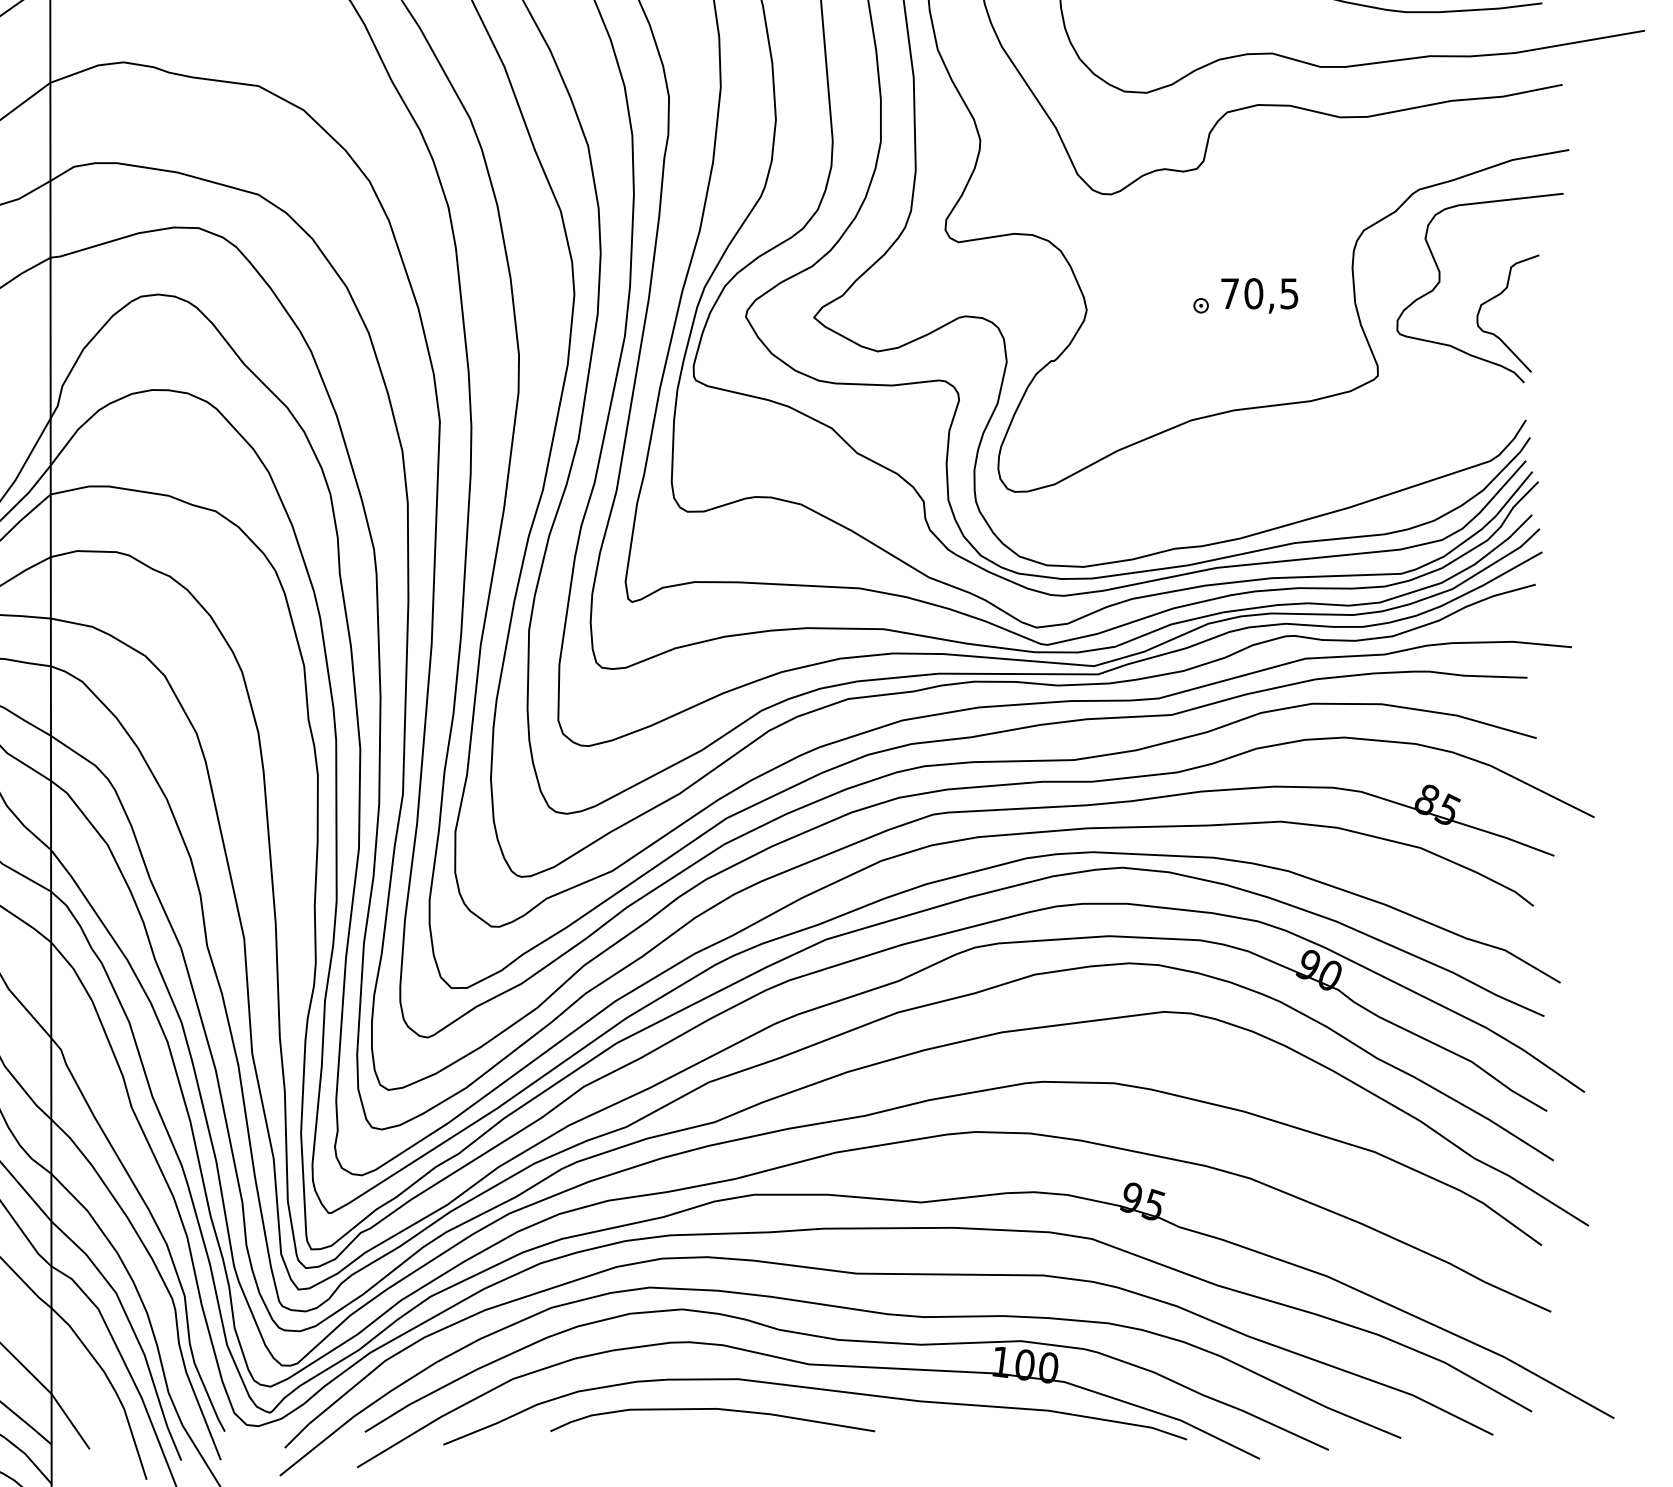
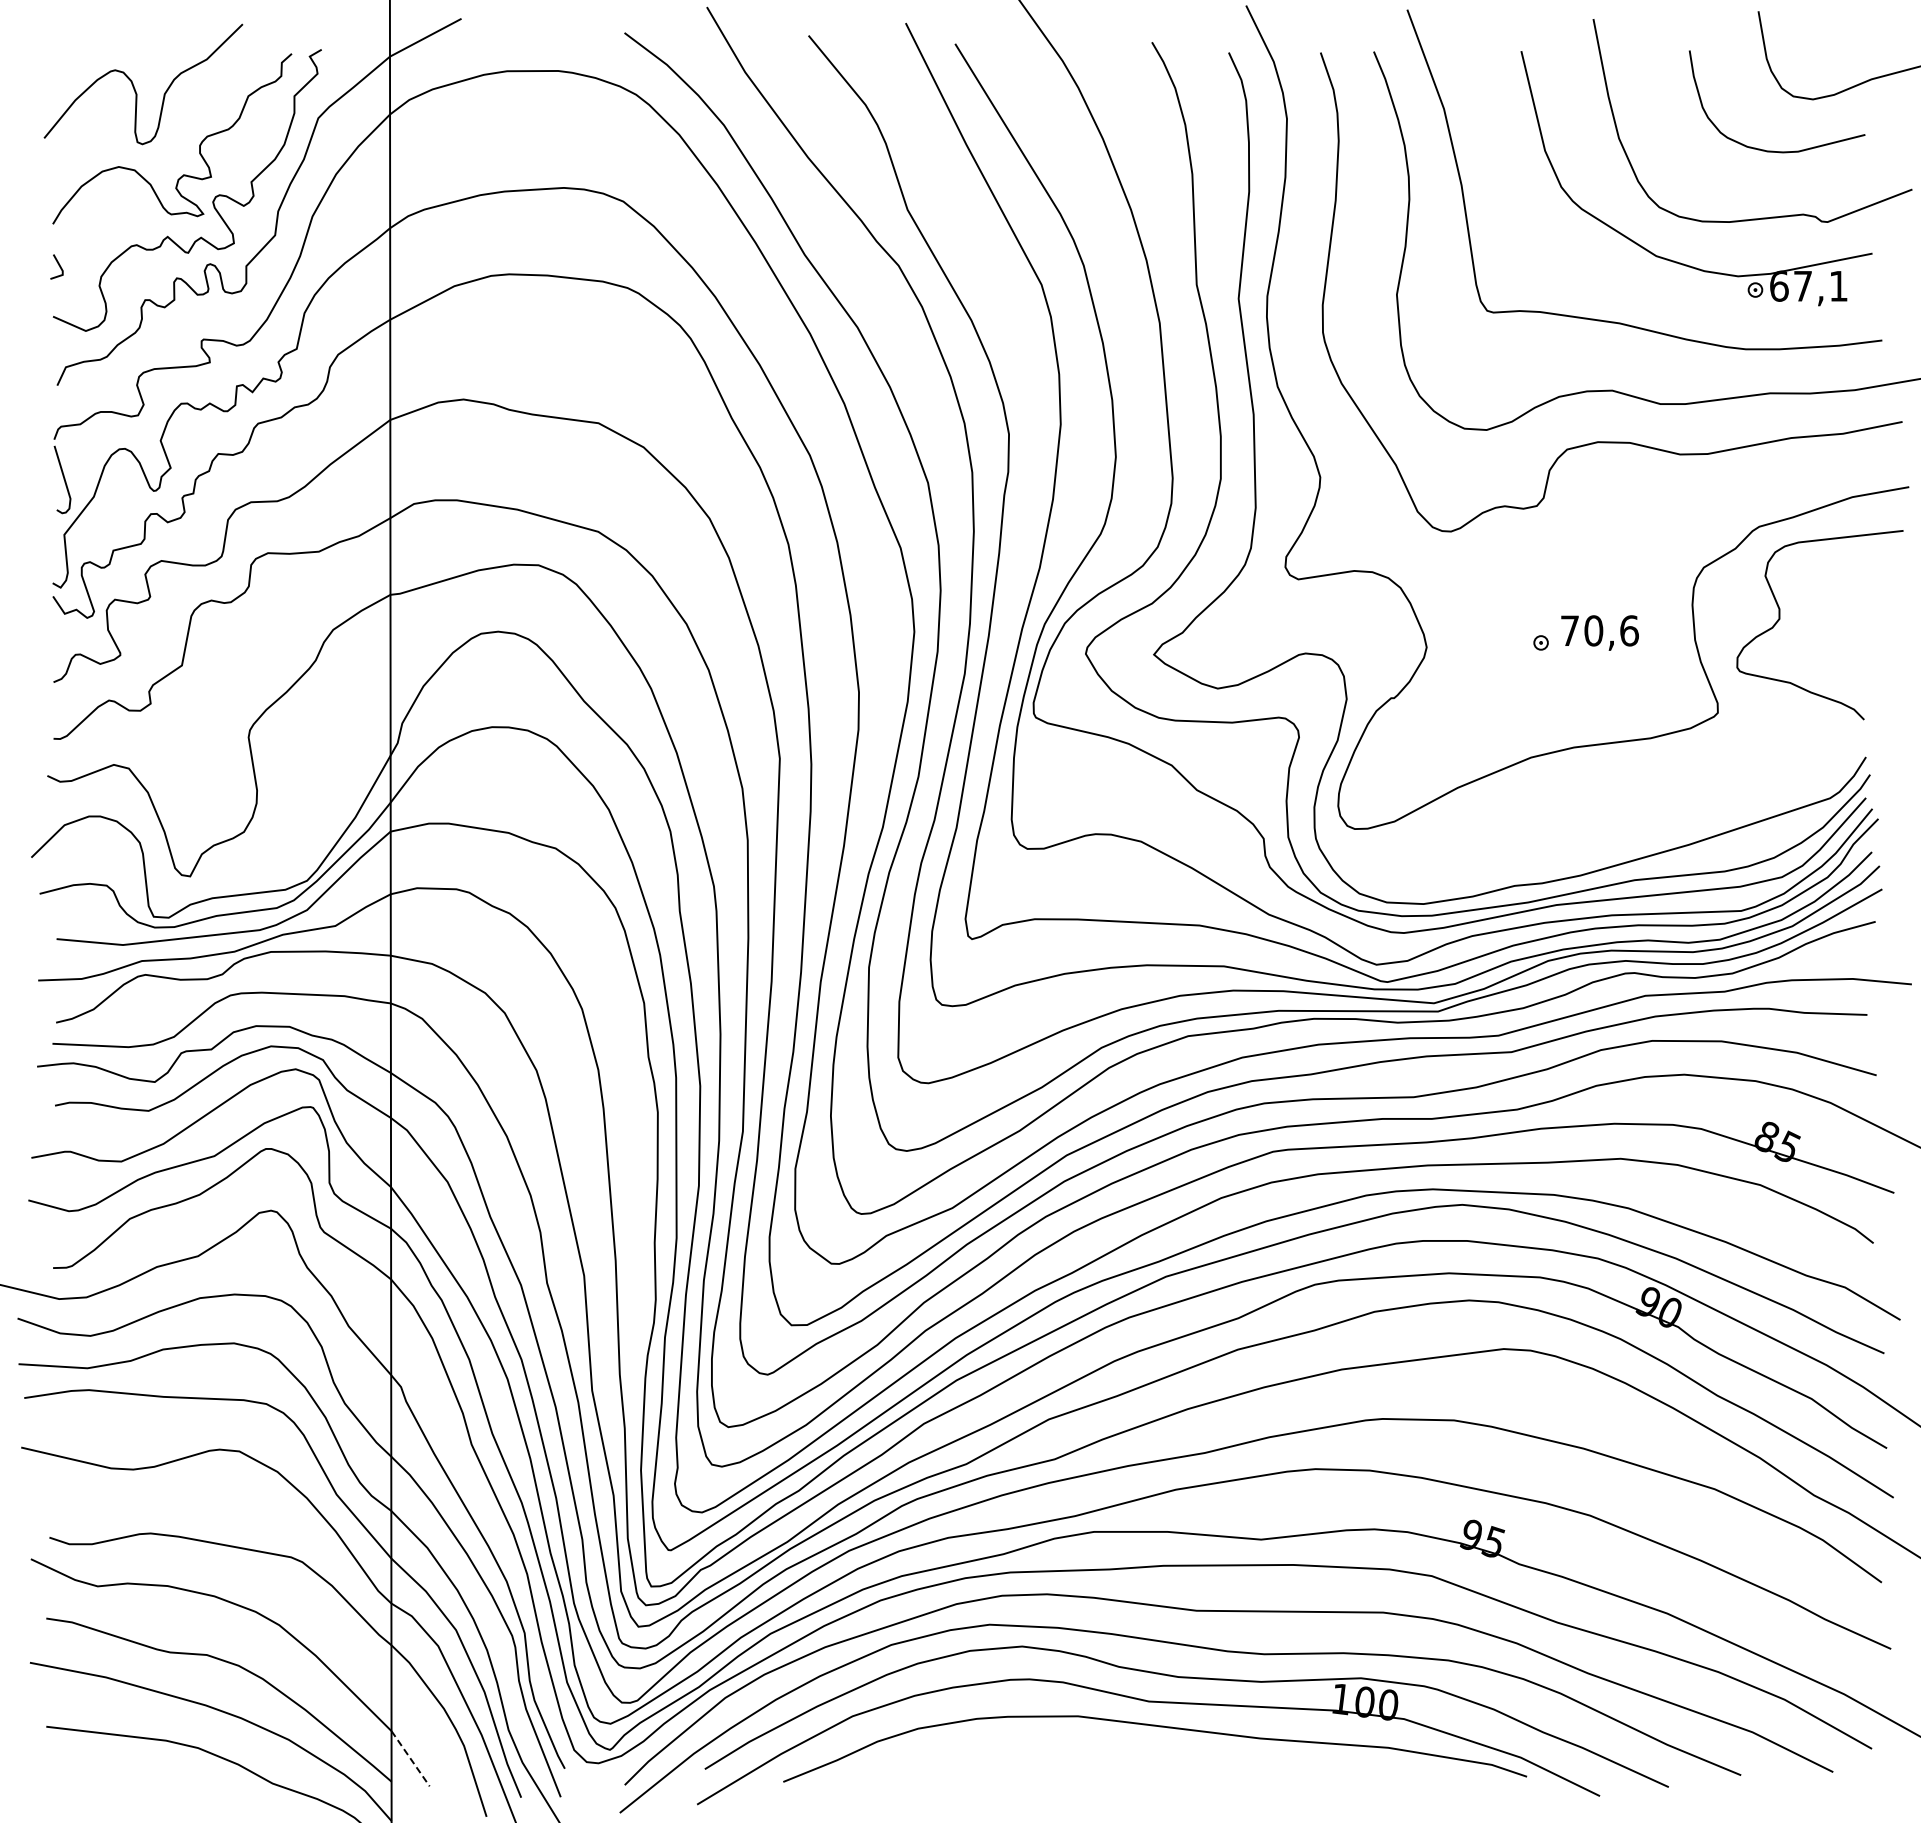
text: (1289, 293) -> (1629, 630), 70,5 -> 70,6
curve: (1498, 296) -> (1838, 633), removed
curve: (712, 1409) -> (1052, 1746), removed
line: (70, 1421) -> (410, 1758), solid -> dashed

